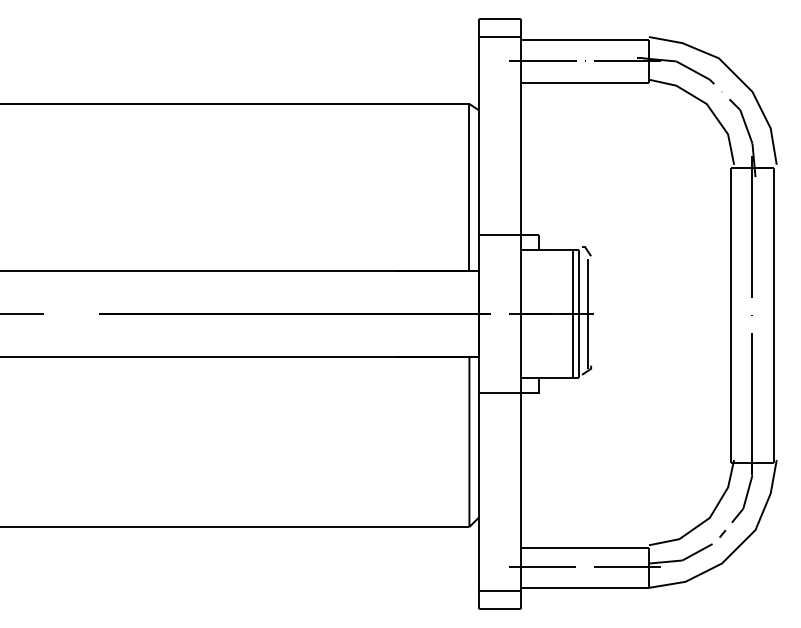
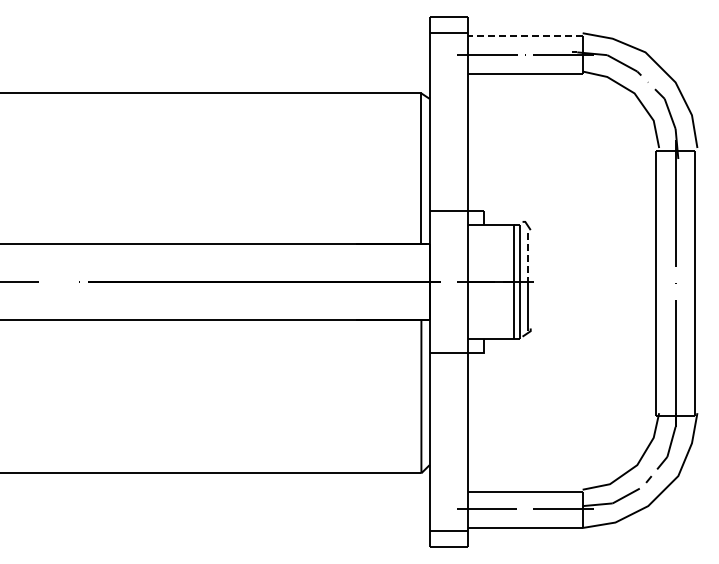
line: (584, 40) -> (524, 36), solid -> dashed
line: (588, 286) -> (528, 257), solid -> dashed

